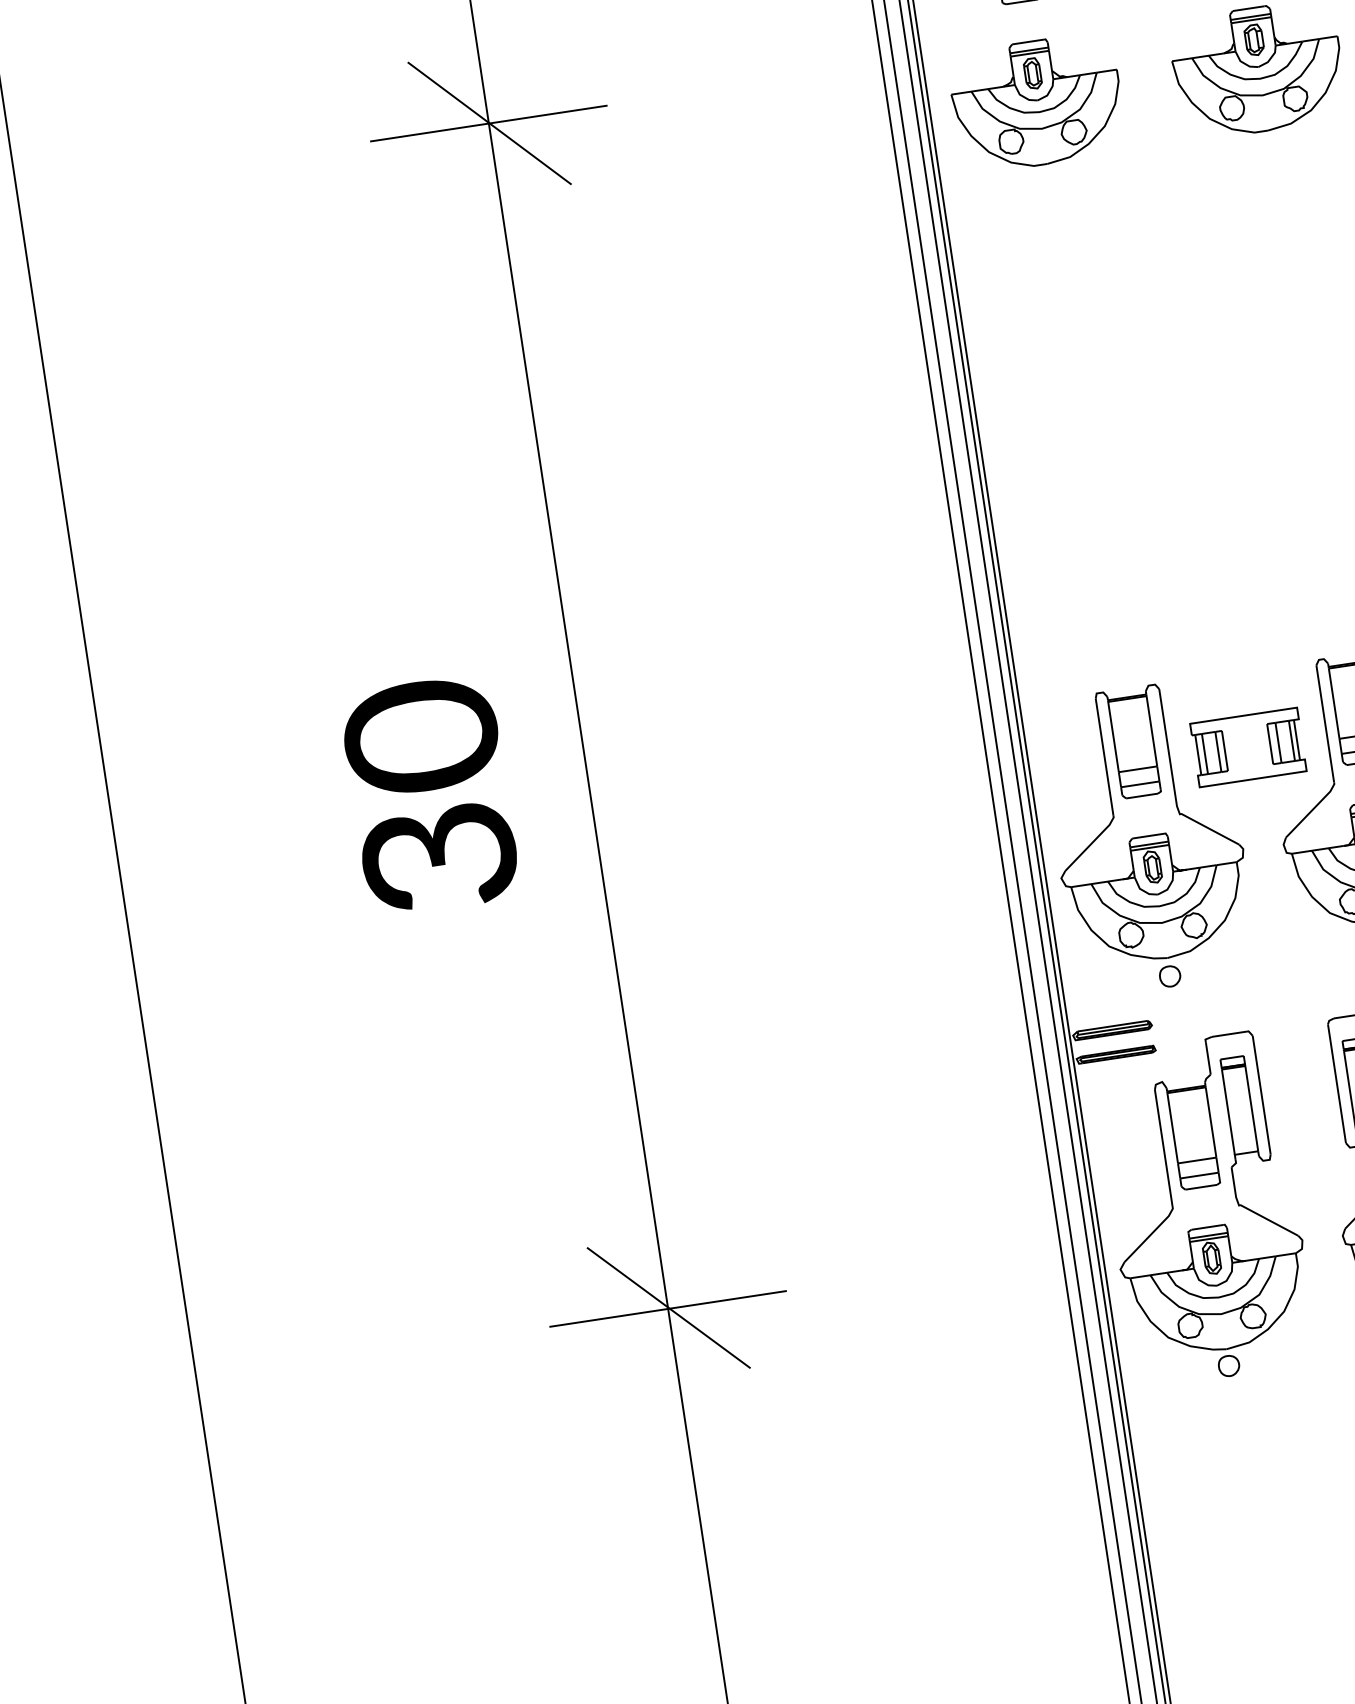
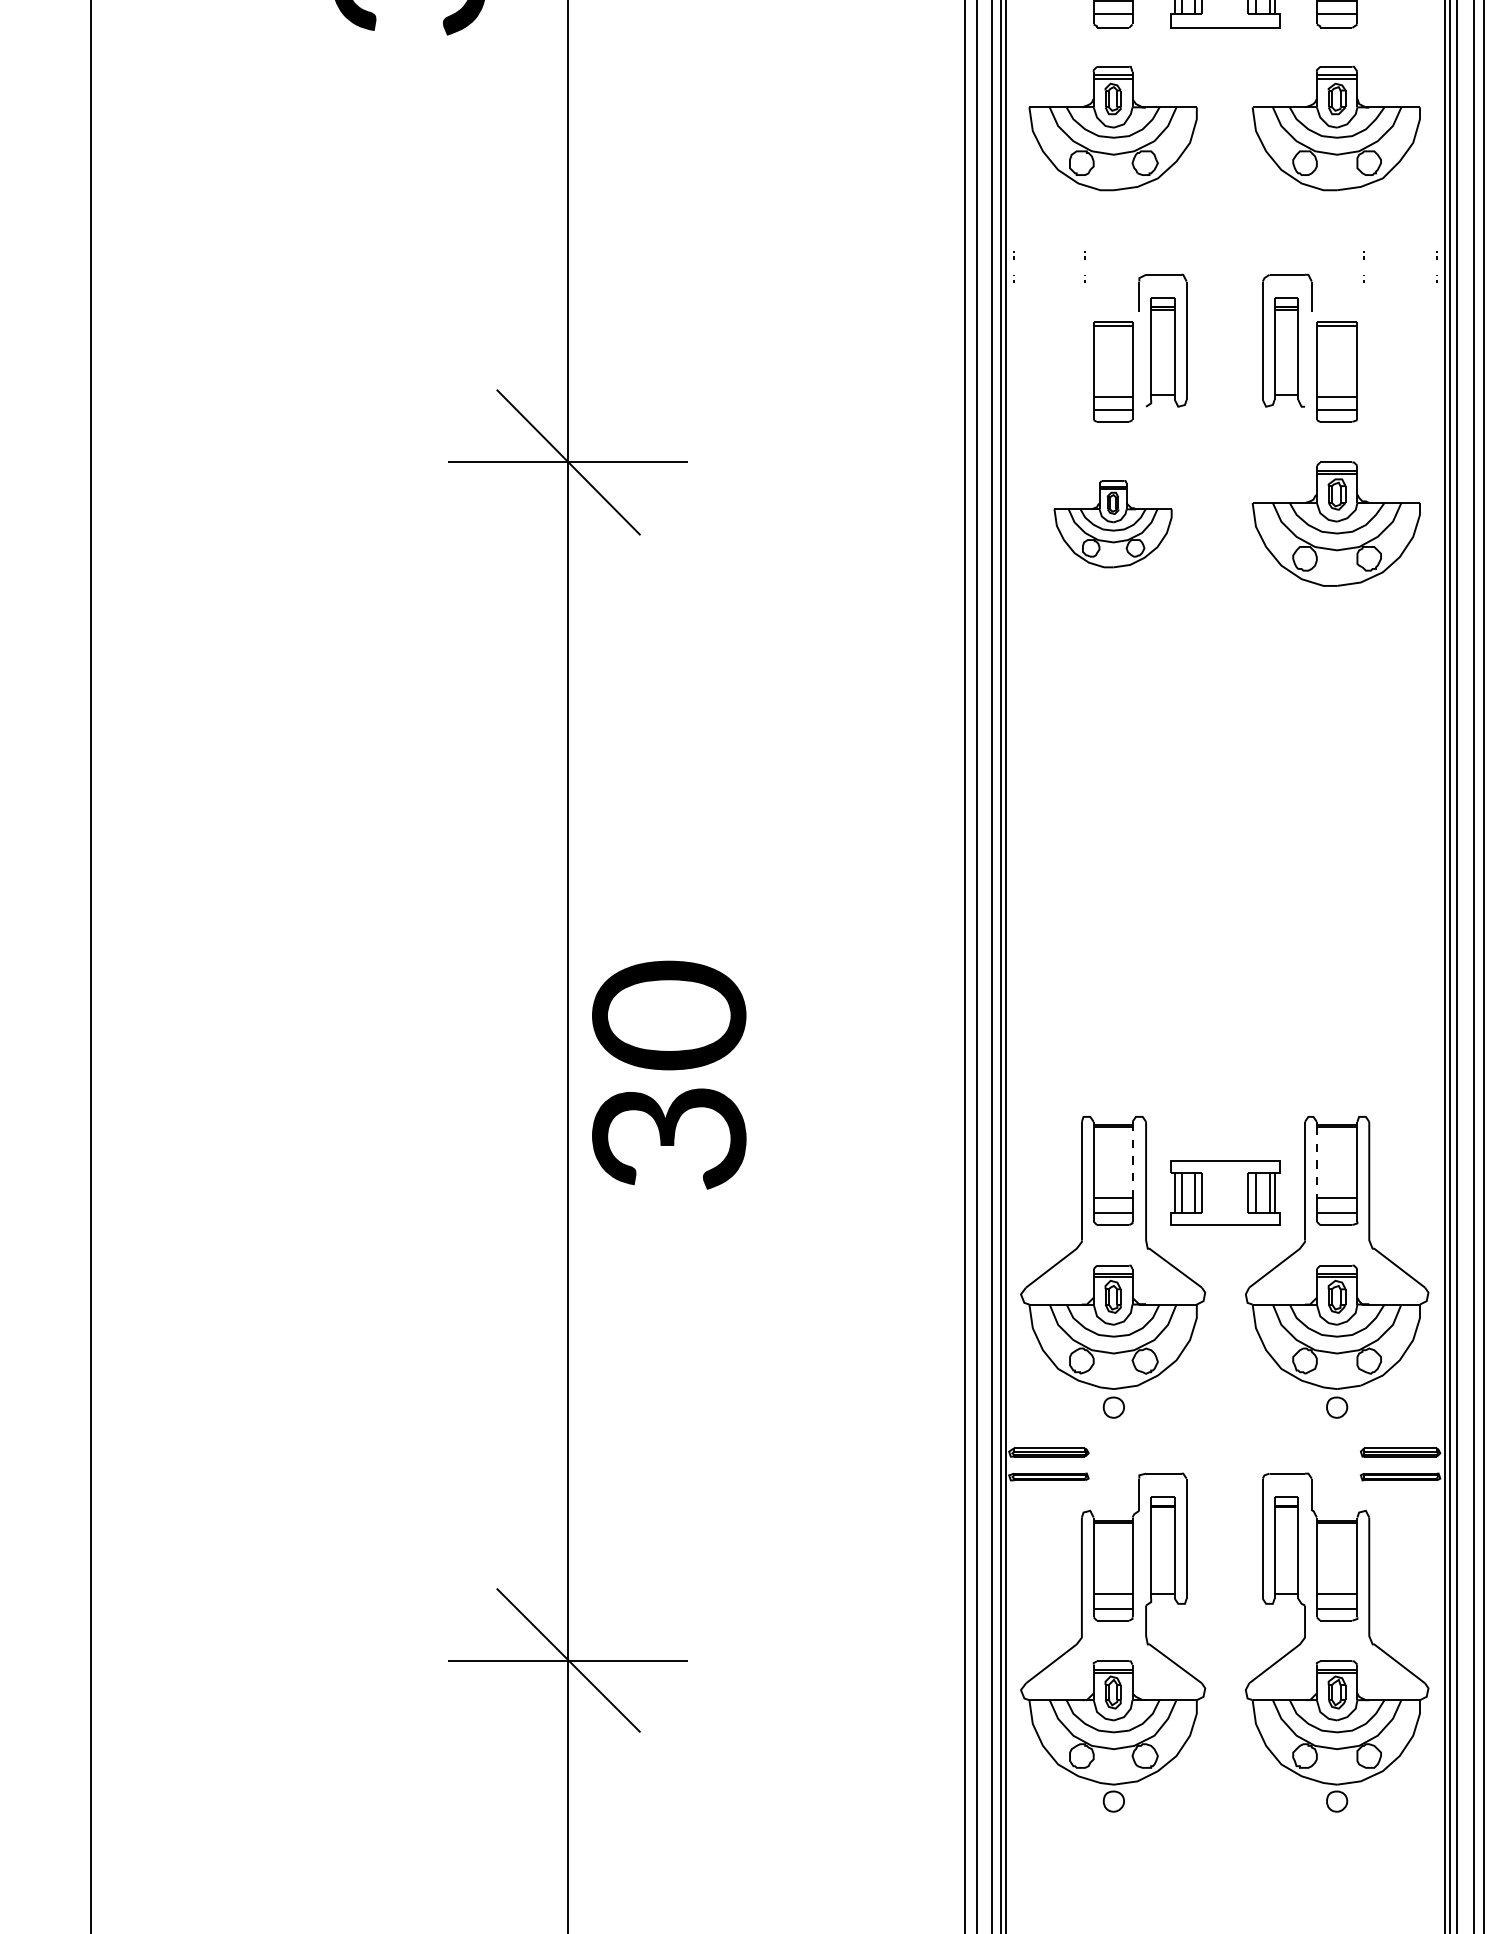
part: (1036, 102) -> (1112, 523), size x0.7
line: (1333, 703) -> (1316, 1162), solid -> dashed
line: (1151, 731) -> (1132, 1162), solid -> dashed
text: (430, 794) -> (669, 1074), moved

